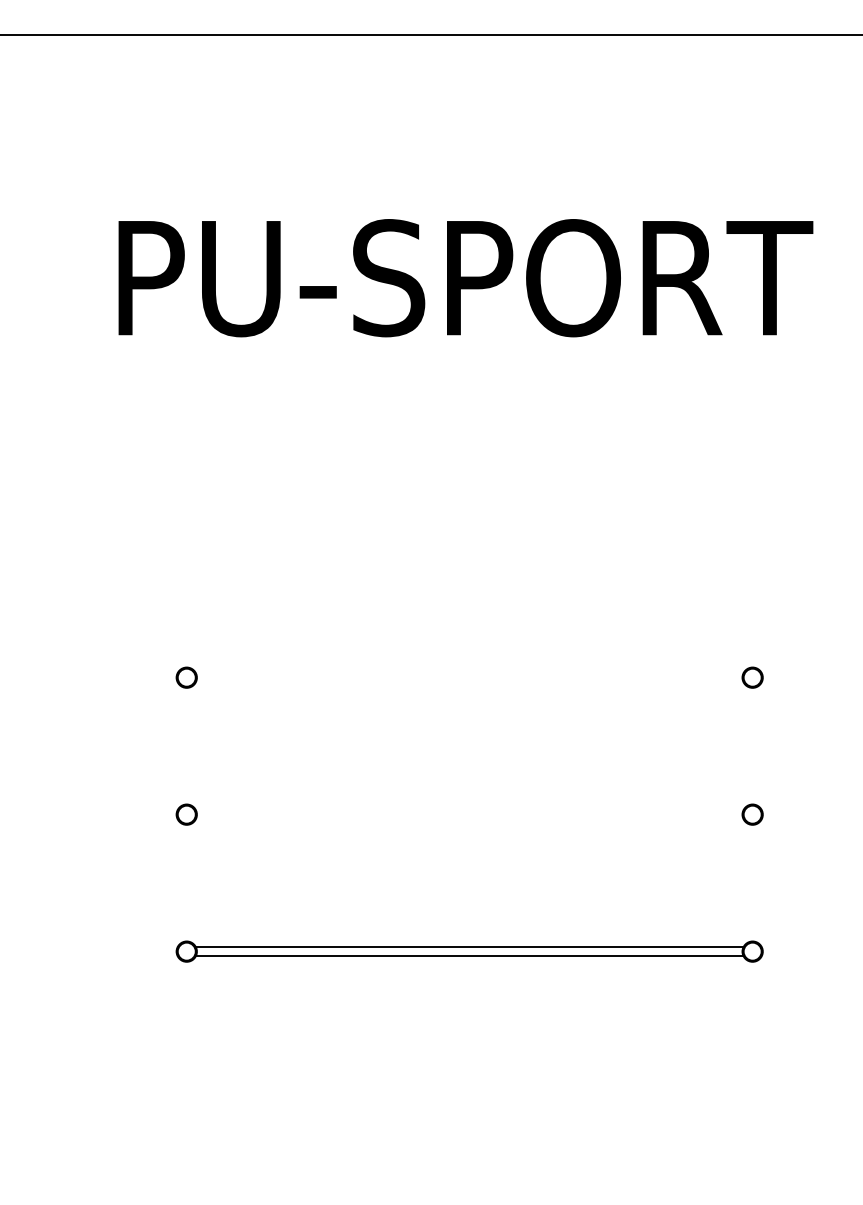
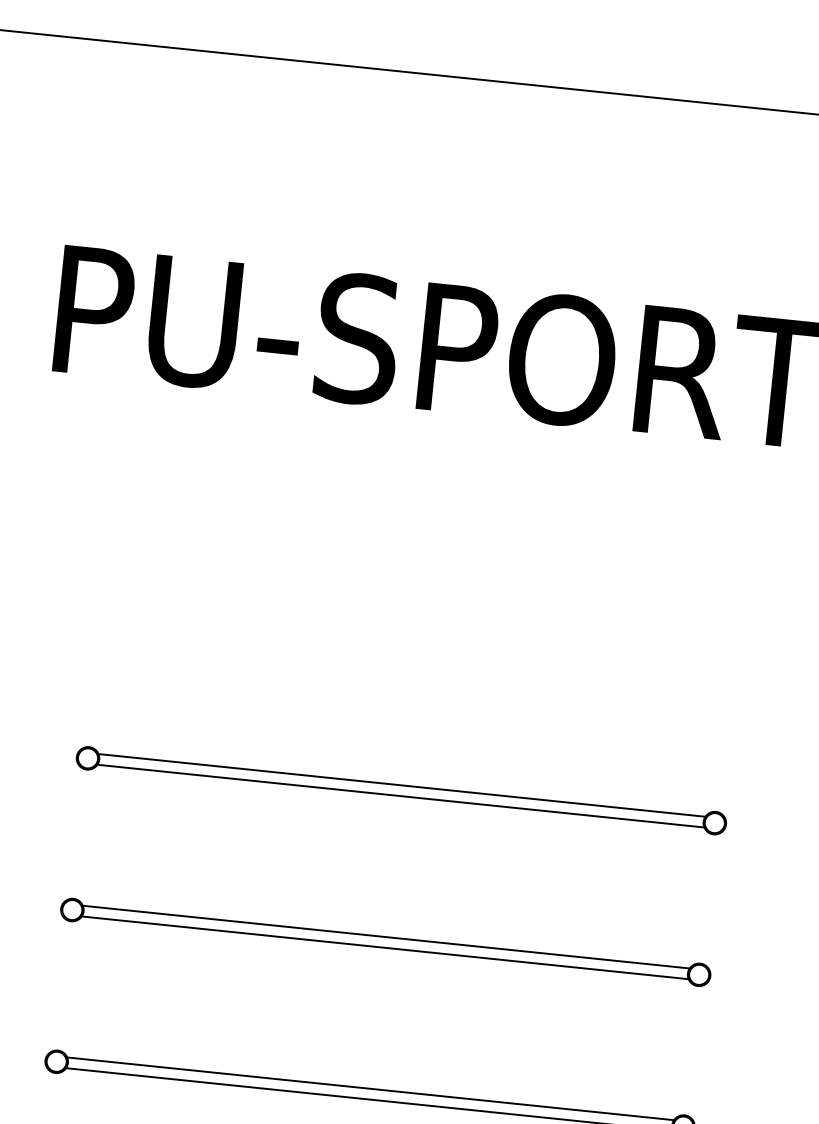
line: (469, 672) -> (401, 784), added
line: (469, 682) -> (400, 796), added
line: (469, 809) -> (386, 936), added
line: (469, 819) -> (384, 947), added

